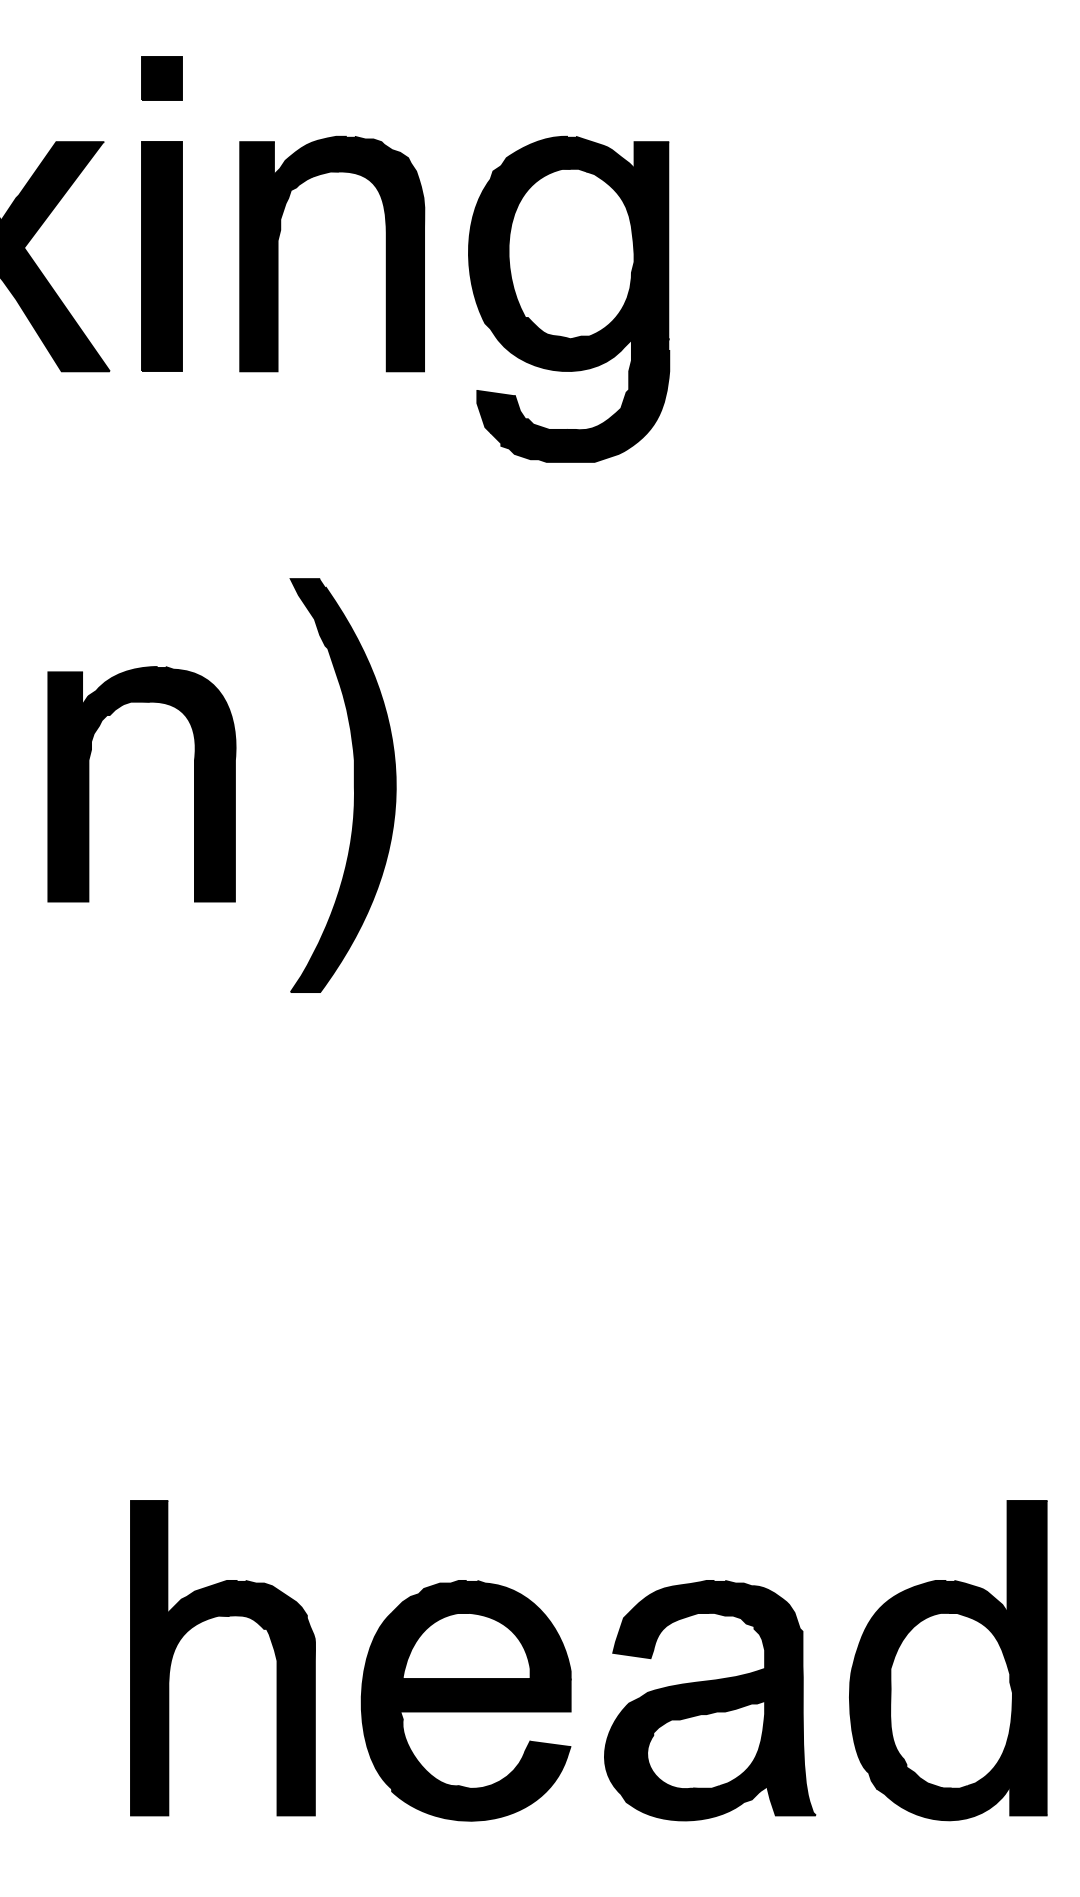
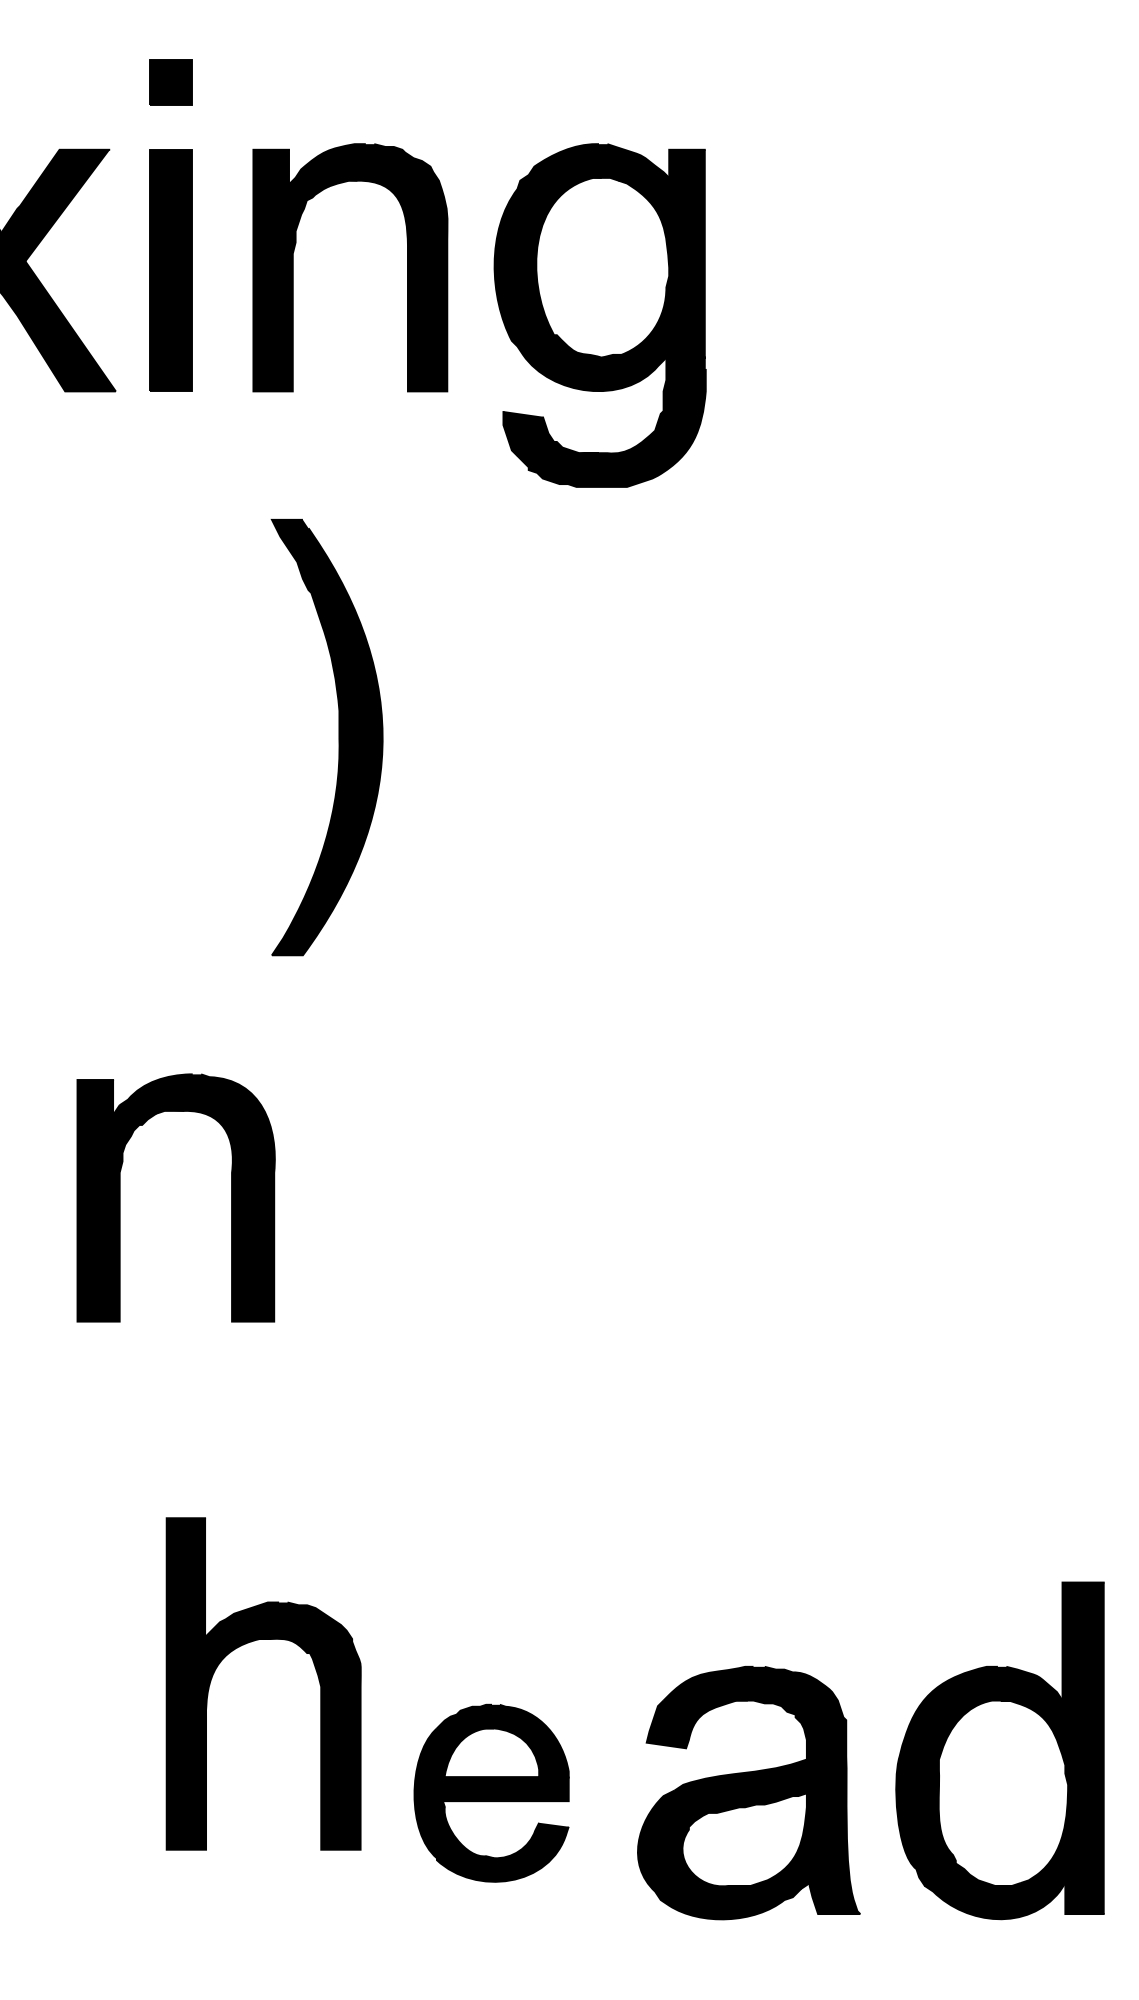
part: (89, 784) -> (120, 1198), moved
part: (353, 785) -> (338, 737), moved
part: (209, 1619) -> (249, 1643), moved
part: (465, 1700) -> (490, 1792), size x0.7

